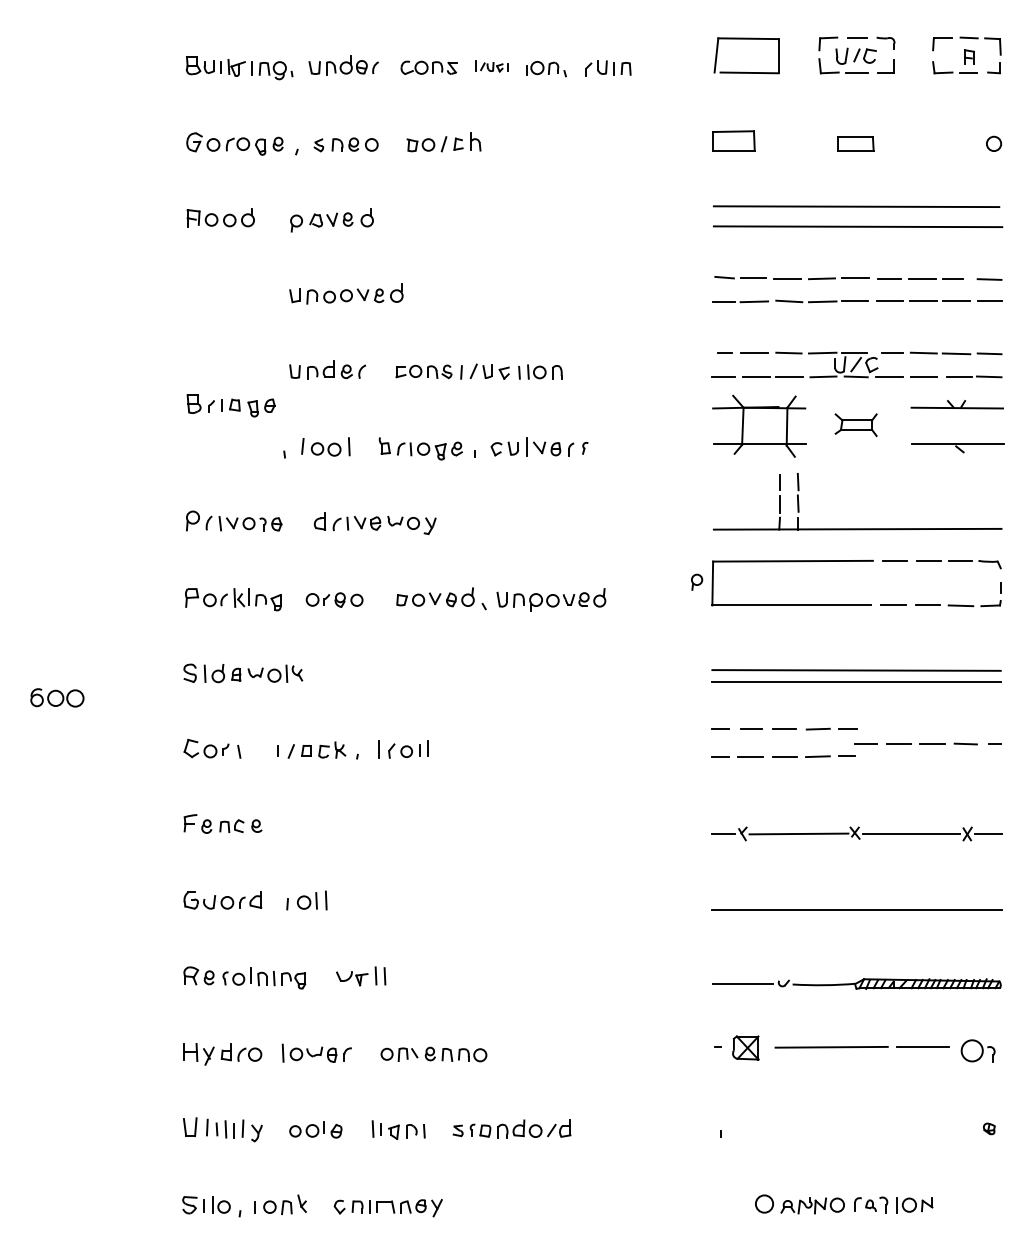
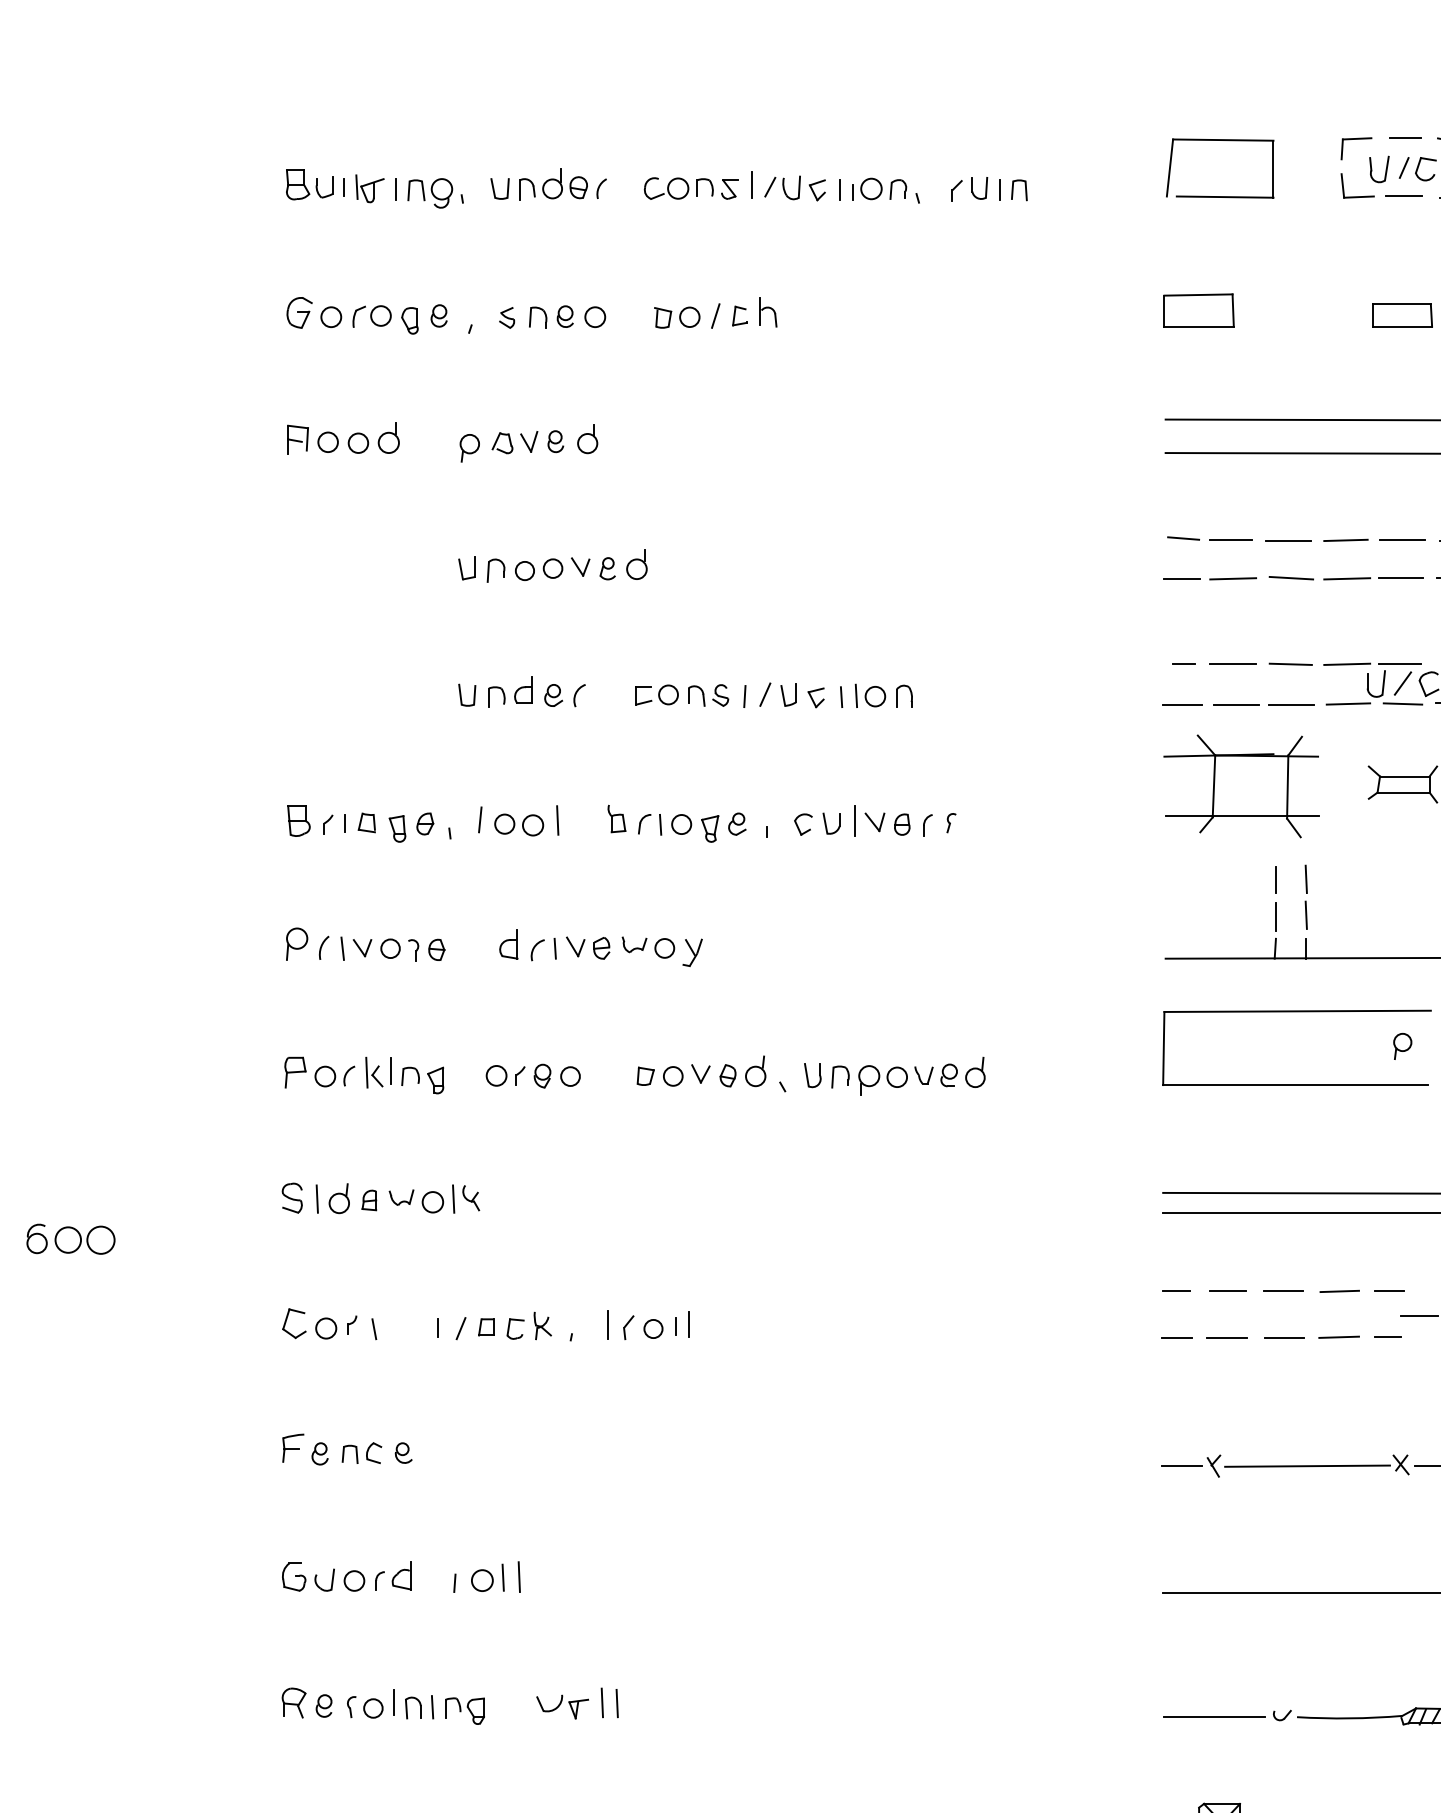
part: (491, 66) -> (794, 186), size x1.67
part: (230, 405) -> (359, 823), moved
part: (697, 581) -> (1403, 1045), moved

